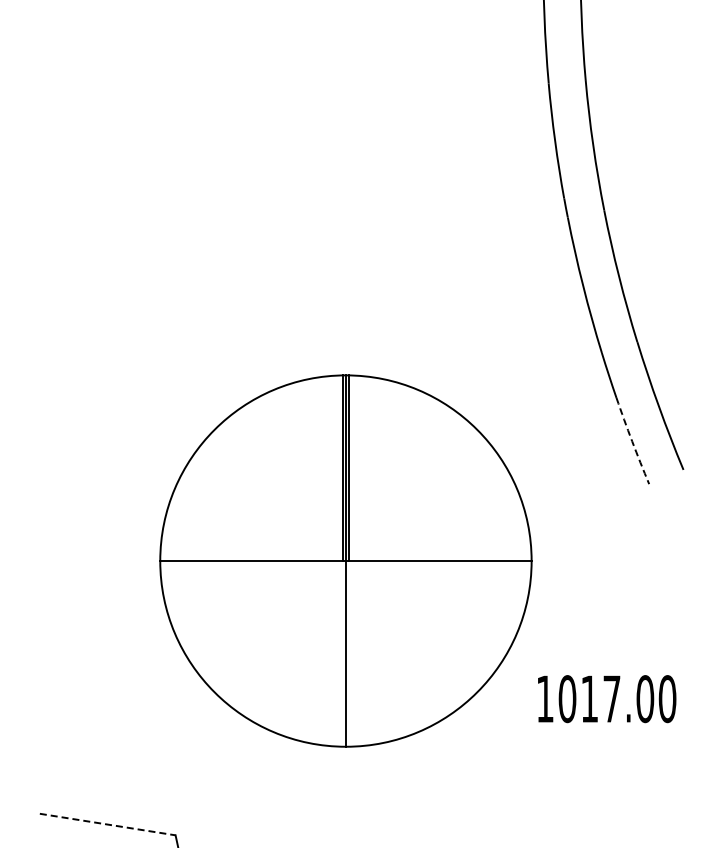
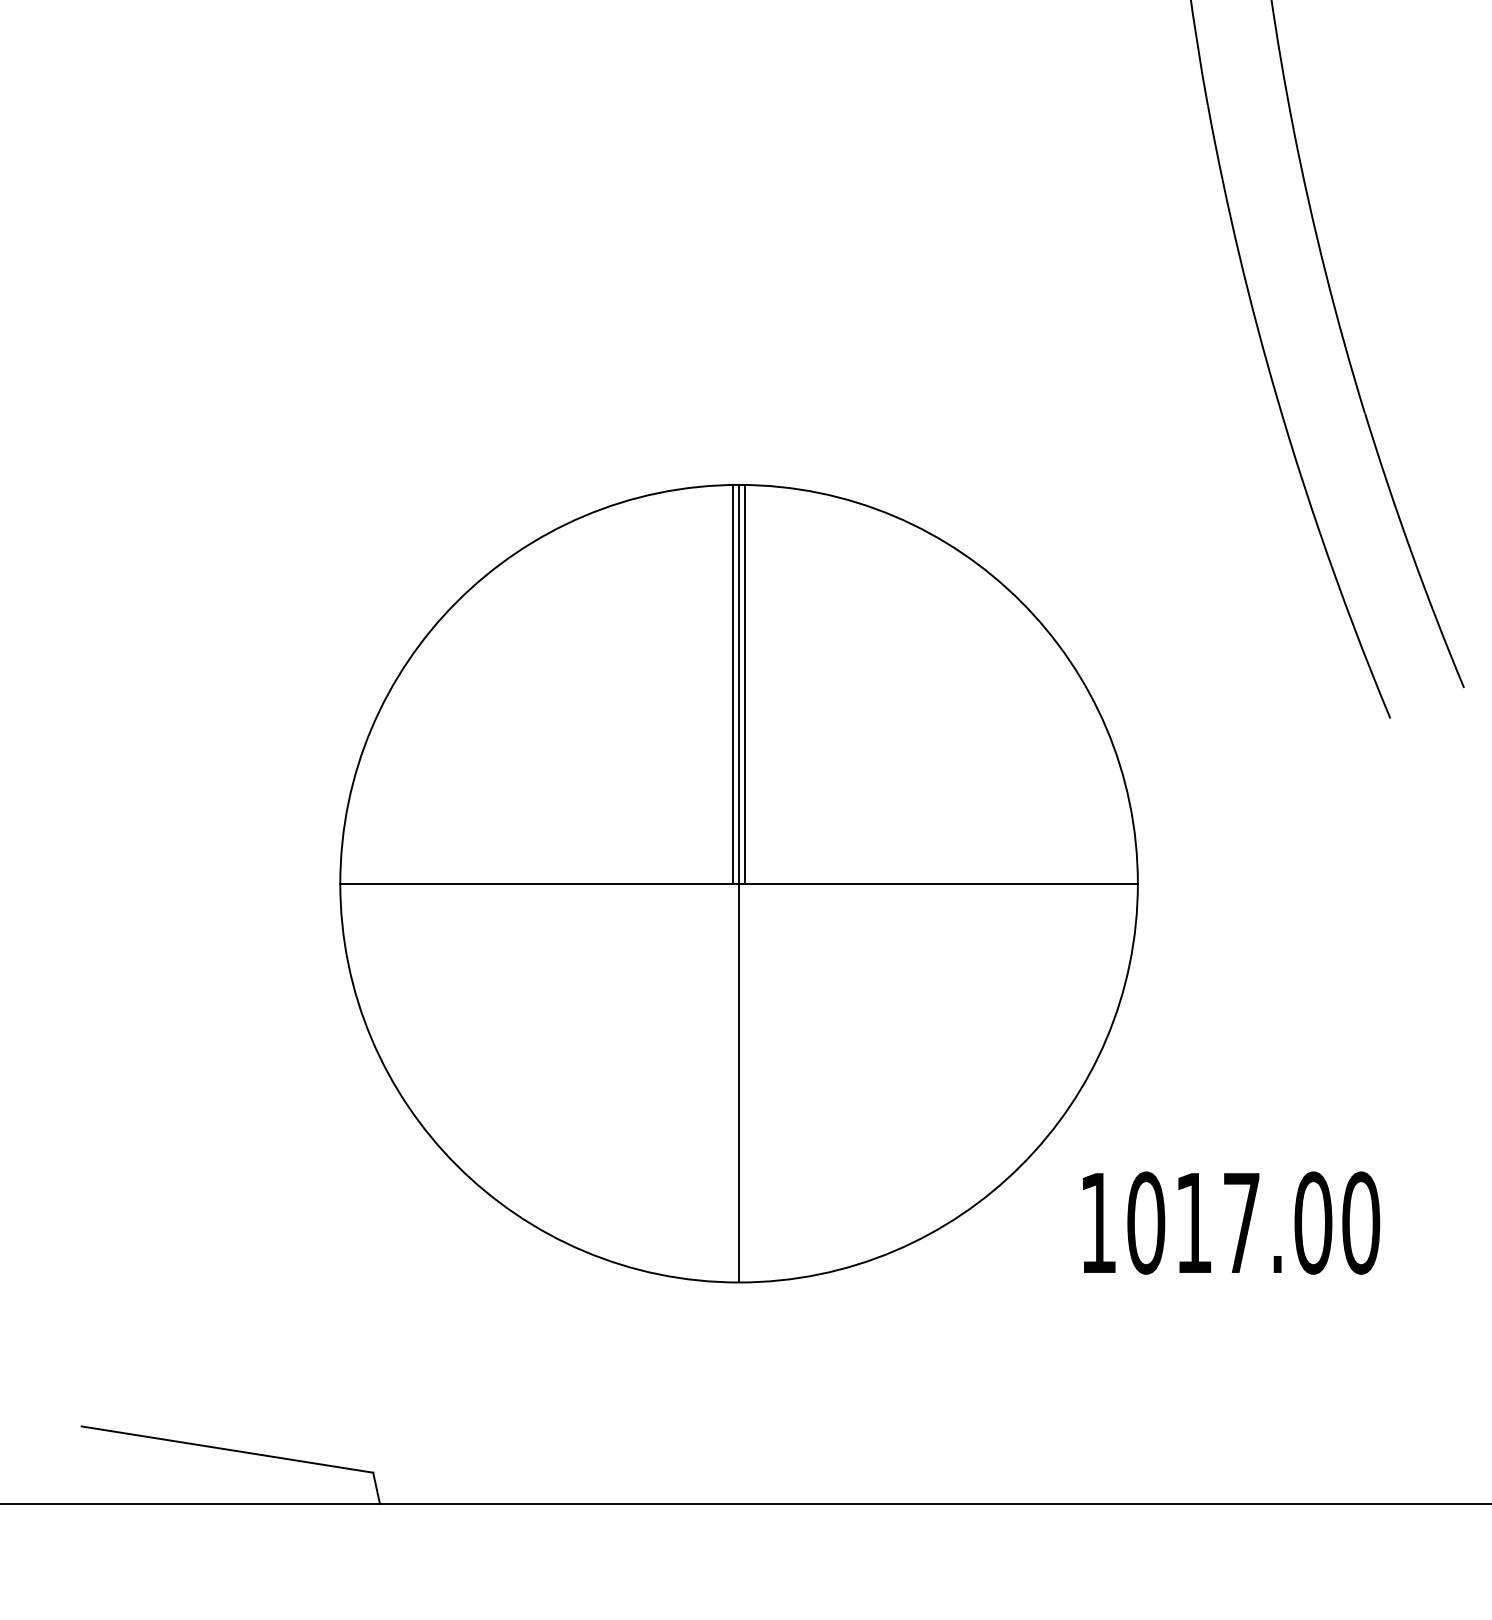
arc: (632, 441) -> (1354, 626), dashed -> solid
text: (607, 699) -> (1232, 1223), moved
line: (107, 824) -> (226, 1449), dashed -> solid

